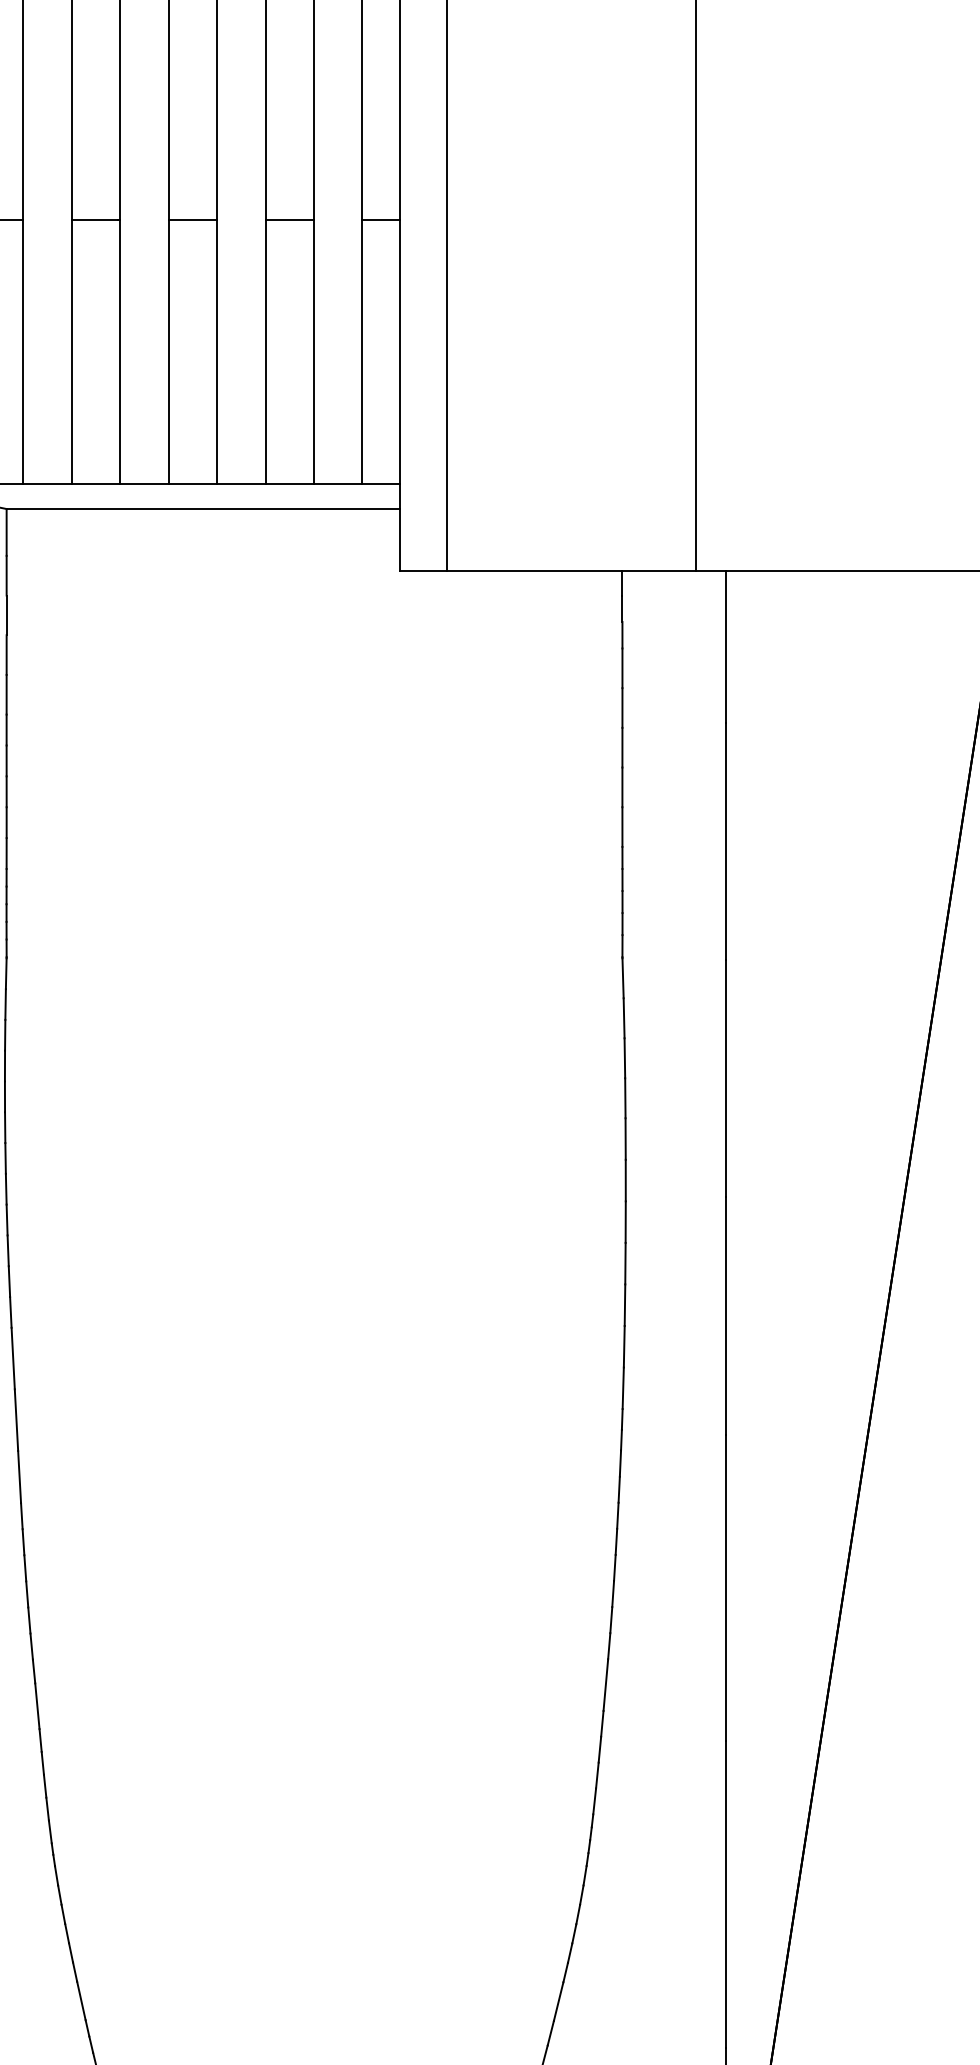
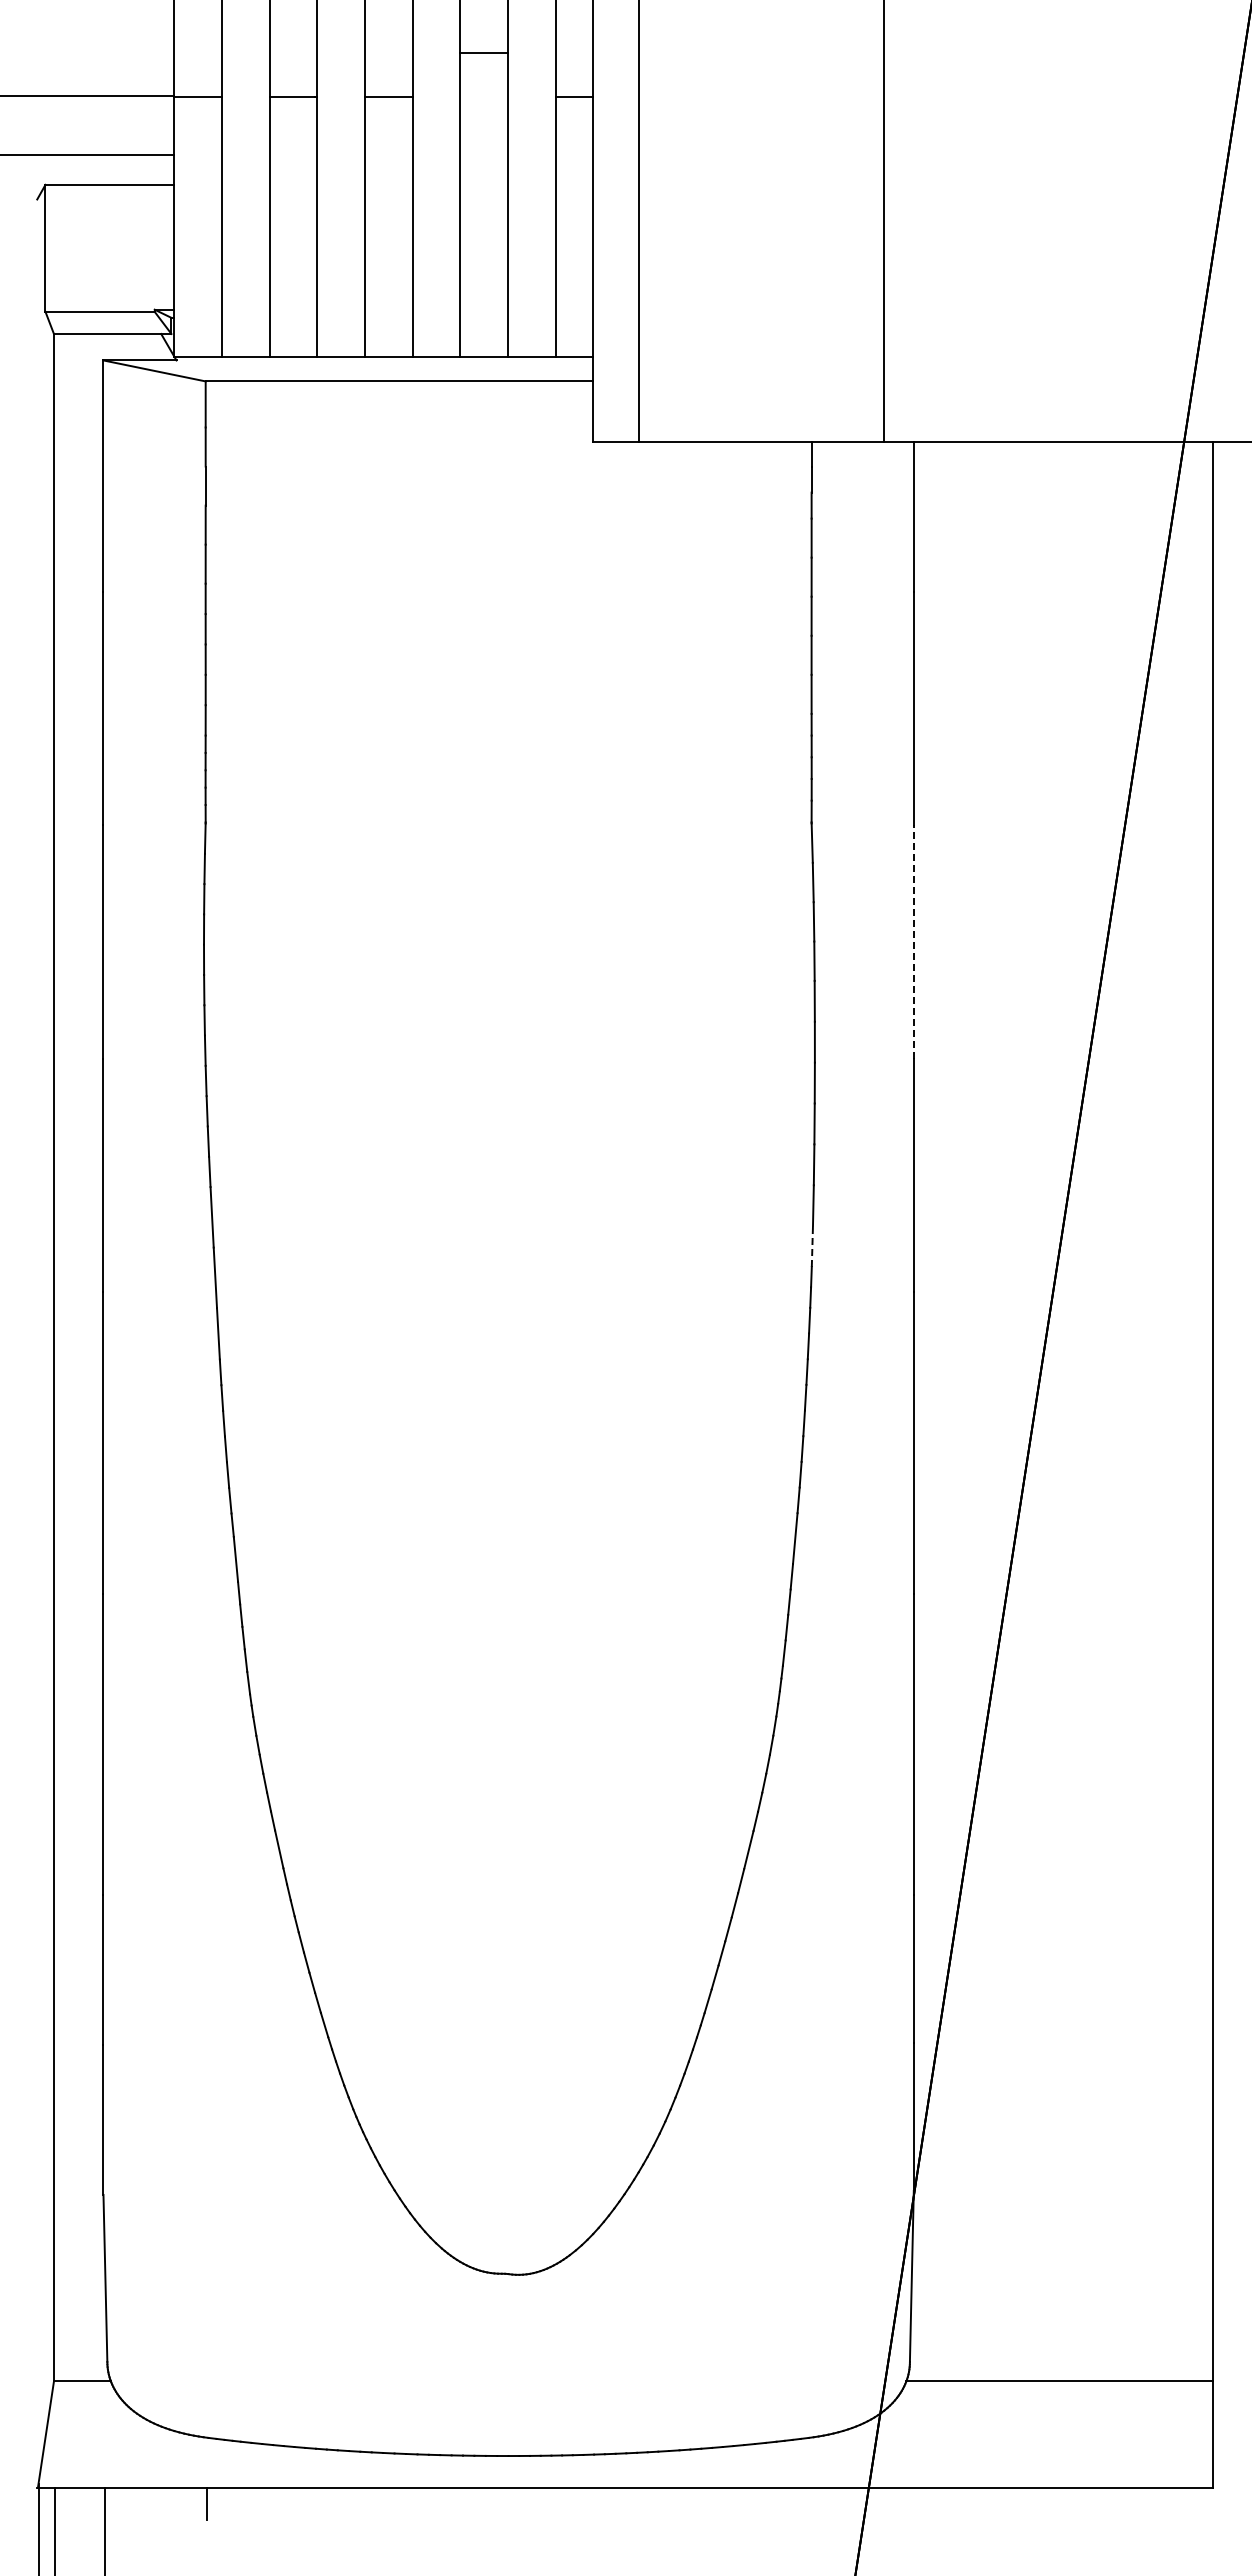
line: (290, 219) -> (484, 52), moved
line: (725, 1078) -> (913, 941), solid -> dashed
line: (623, 1388) -> (812, 1246), solid -> dashed

